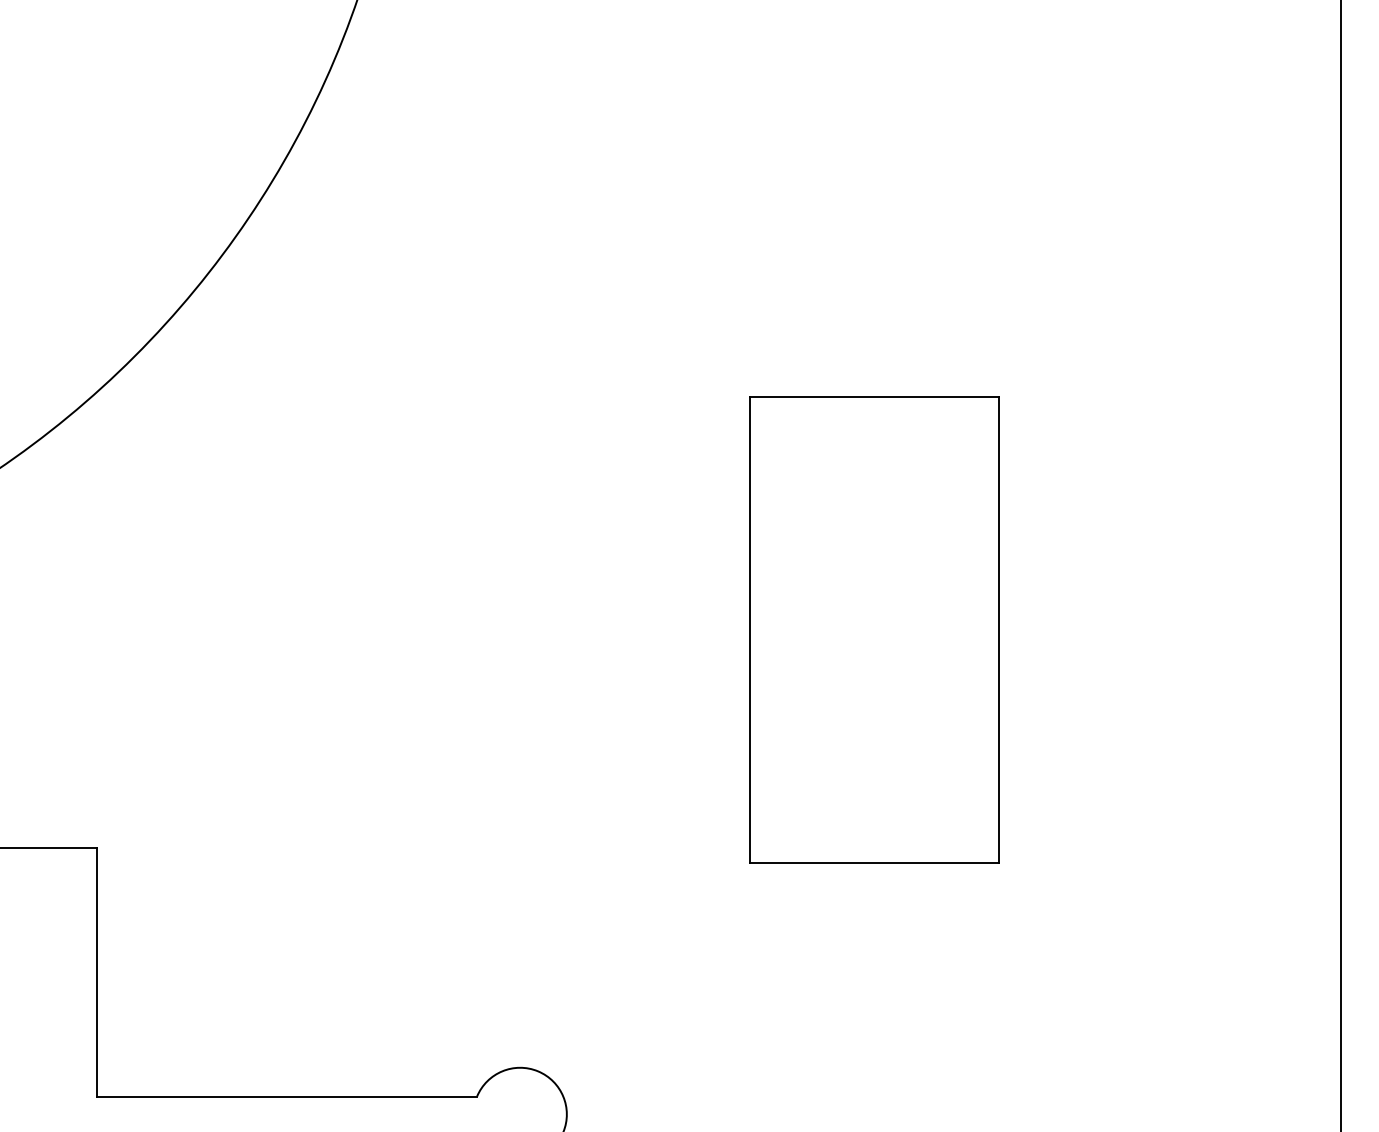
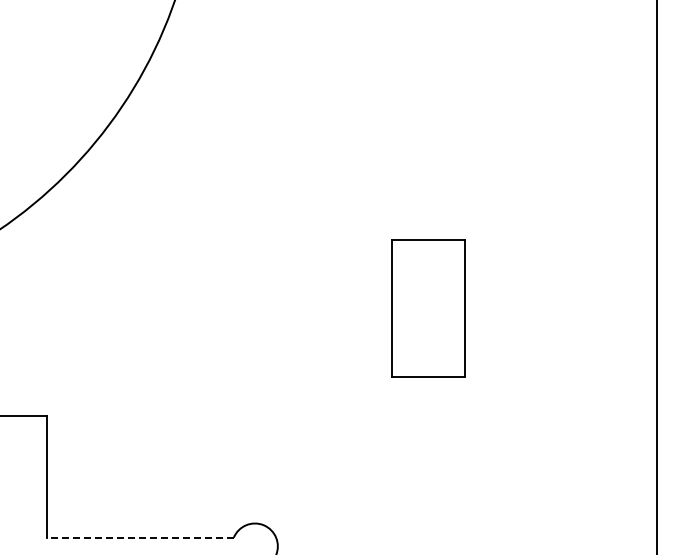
part: (874, 629) -> (428, 308), size x0.6
line: (286, 1096) -> (140, 537), solid -> dashed

